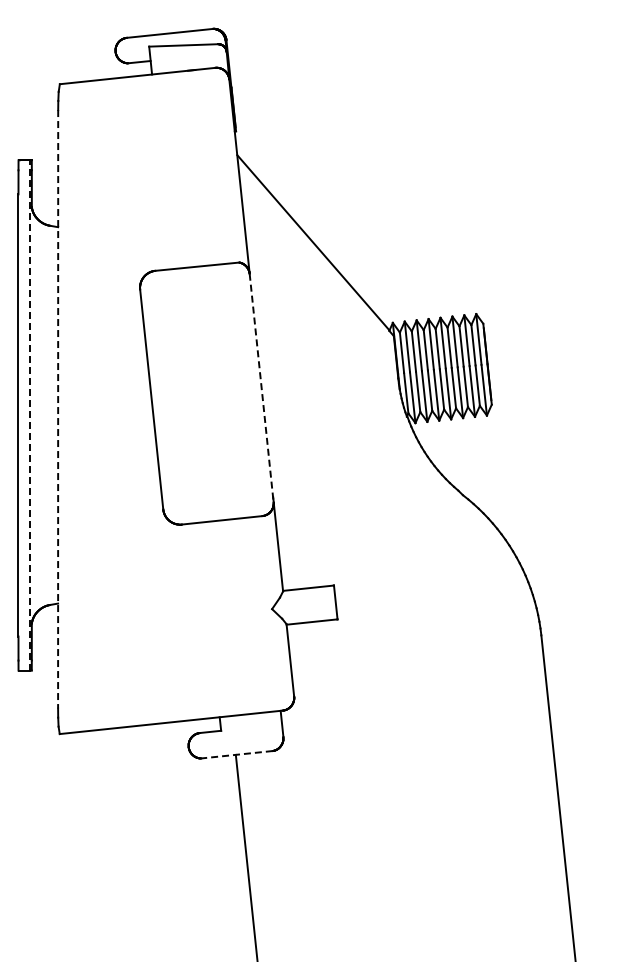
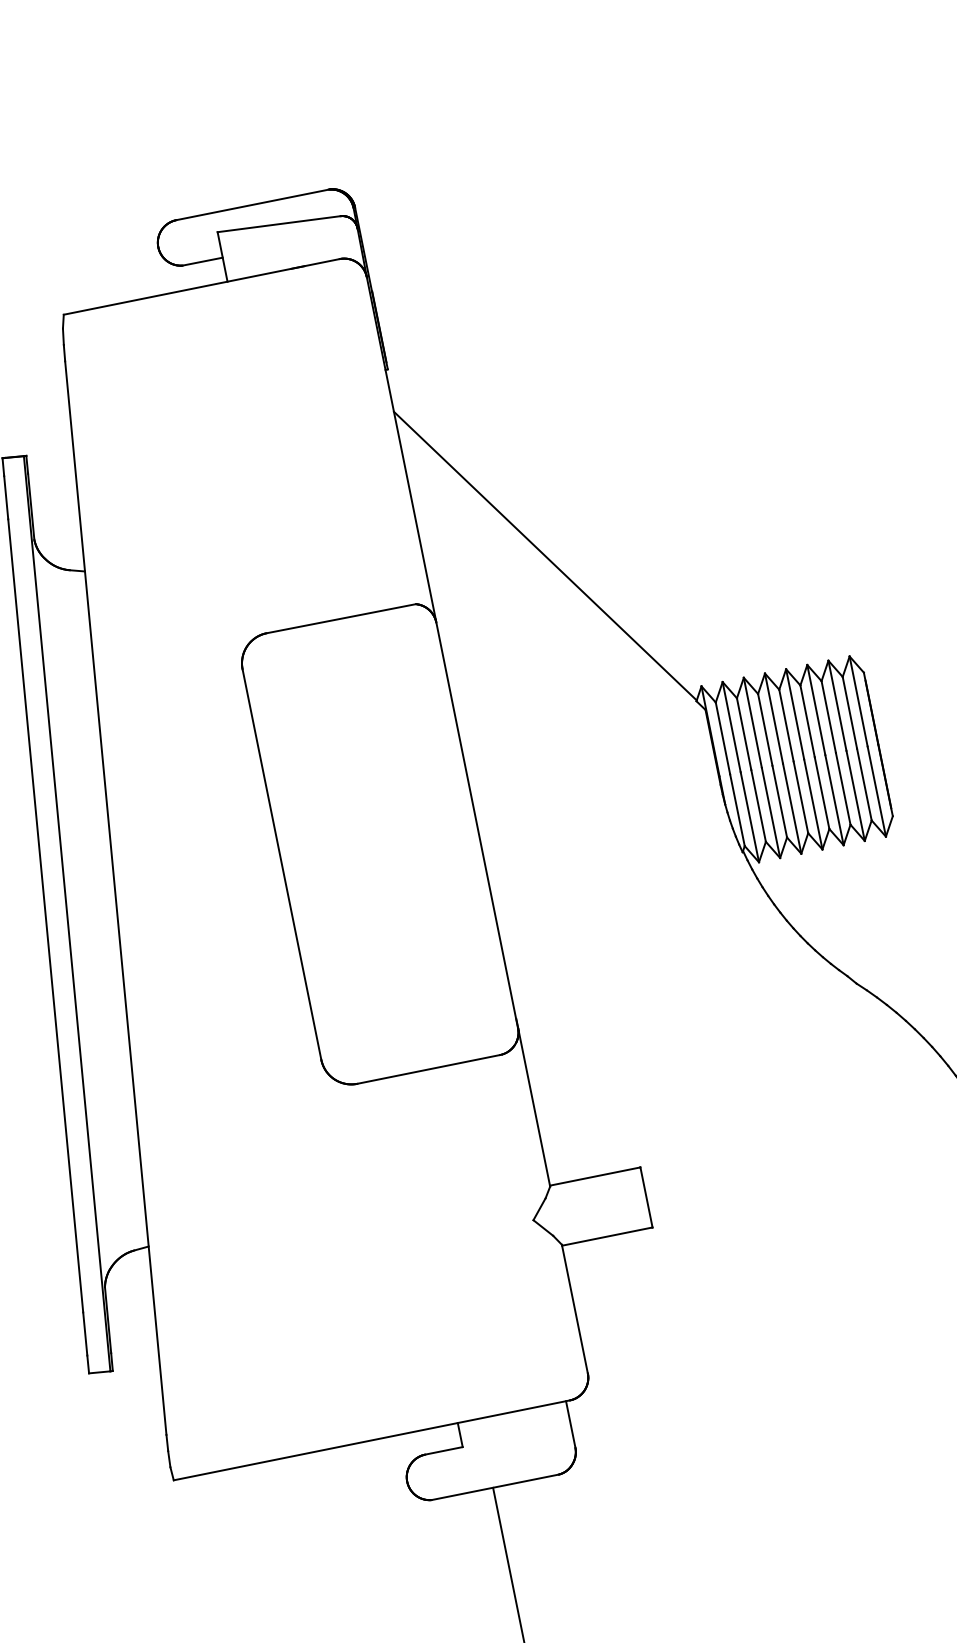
line: (261, 389) -> (477, 828), dashed -> solid
line: (58, 409) -> (116, 898), dashed -> solid
line: (30, 414) -> (67, 912), dashed -> solid
line: (237, 754) -> (496, 1486), dashed -> solid

